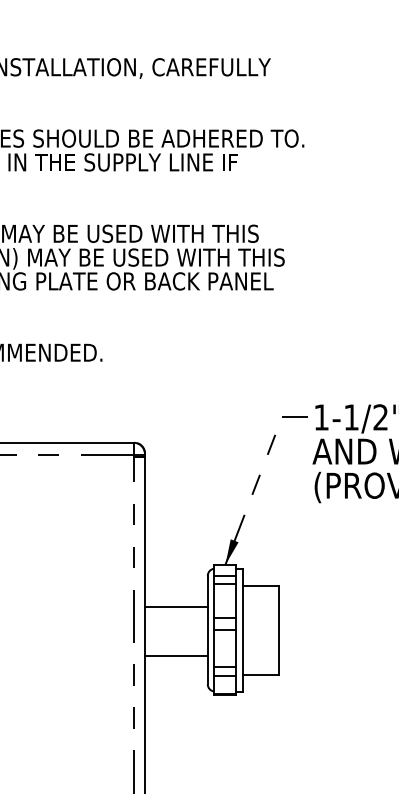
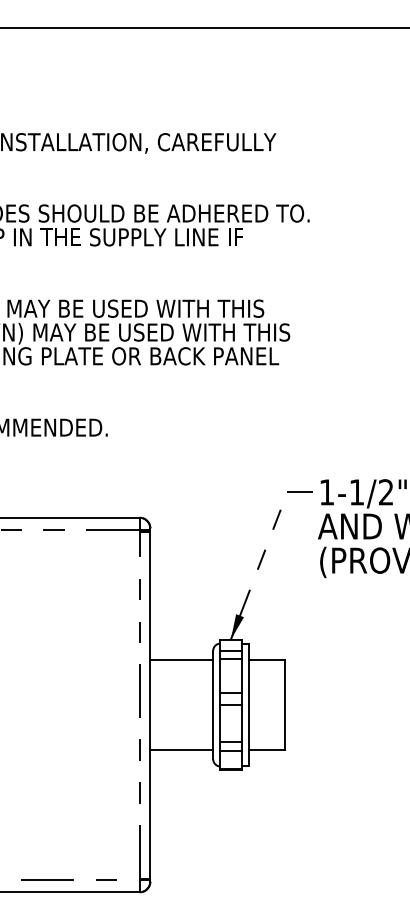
line: (176, 606) -> (181, 660), moved
line: (176, 655) -> (181, 749), moved

